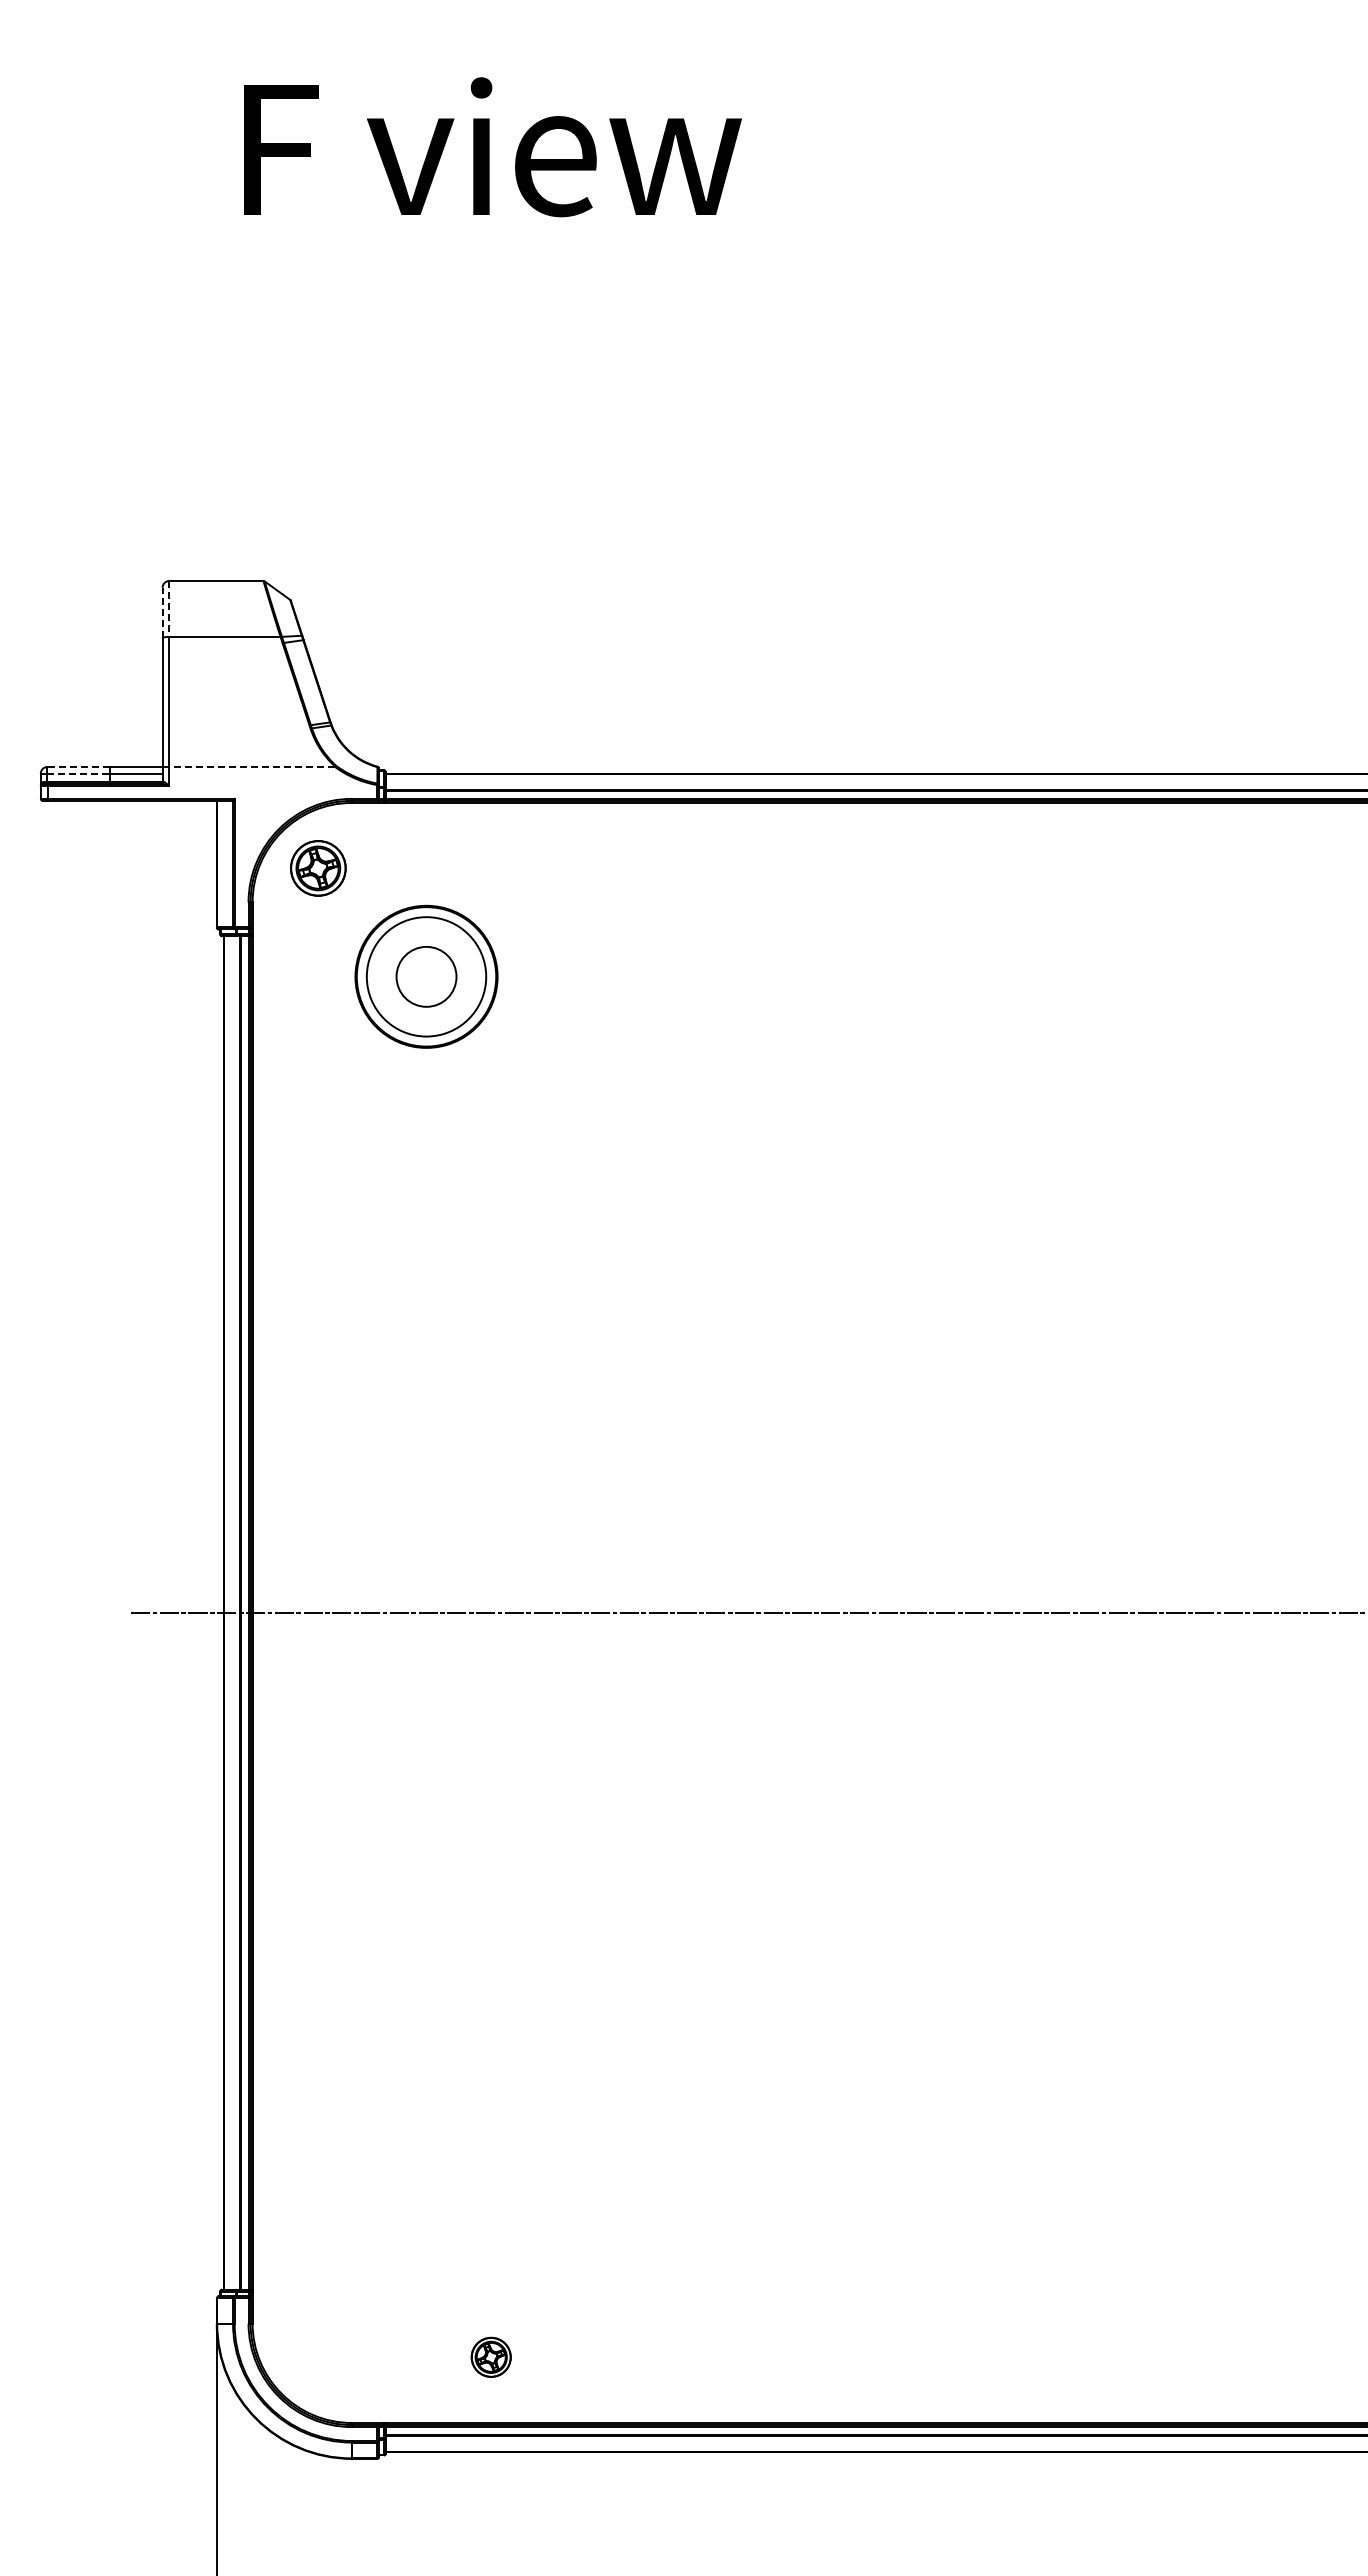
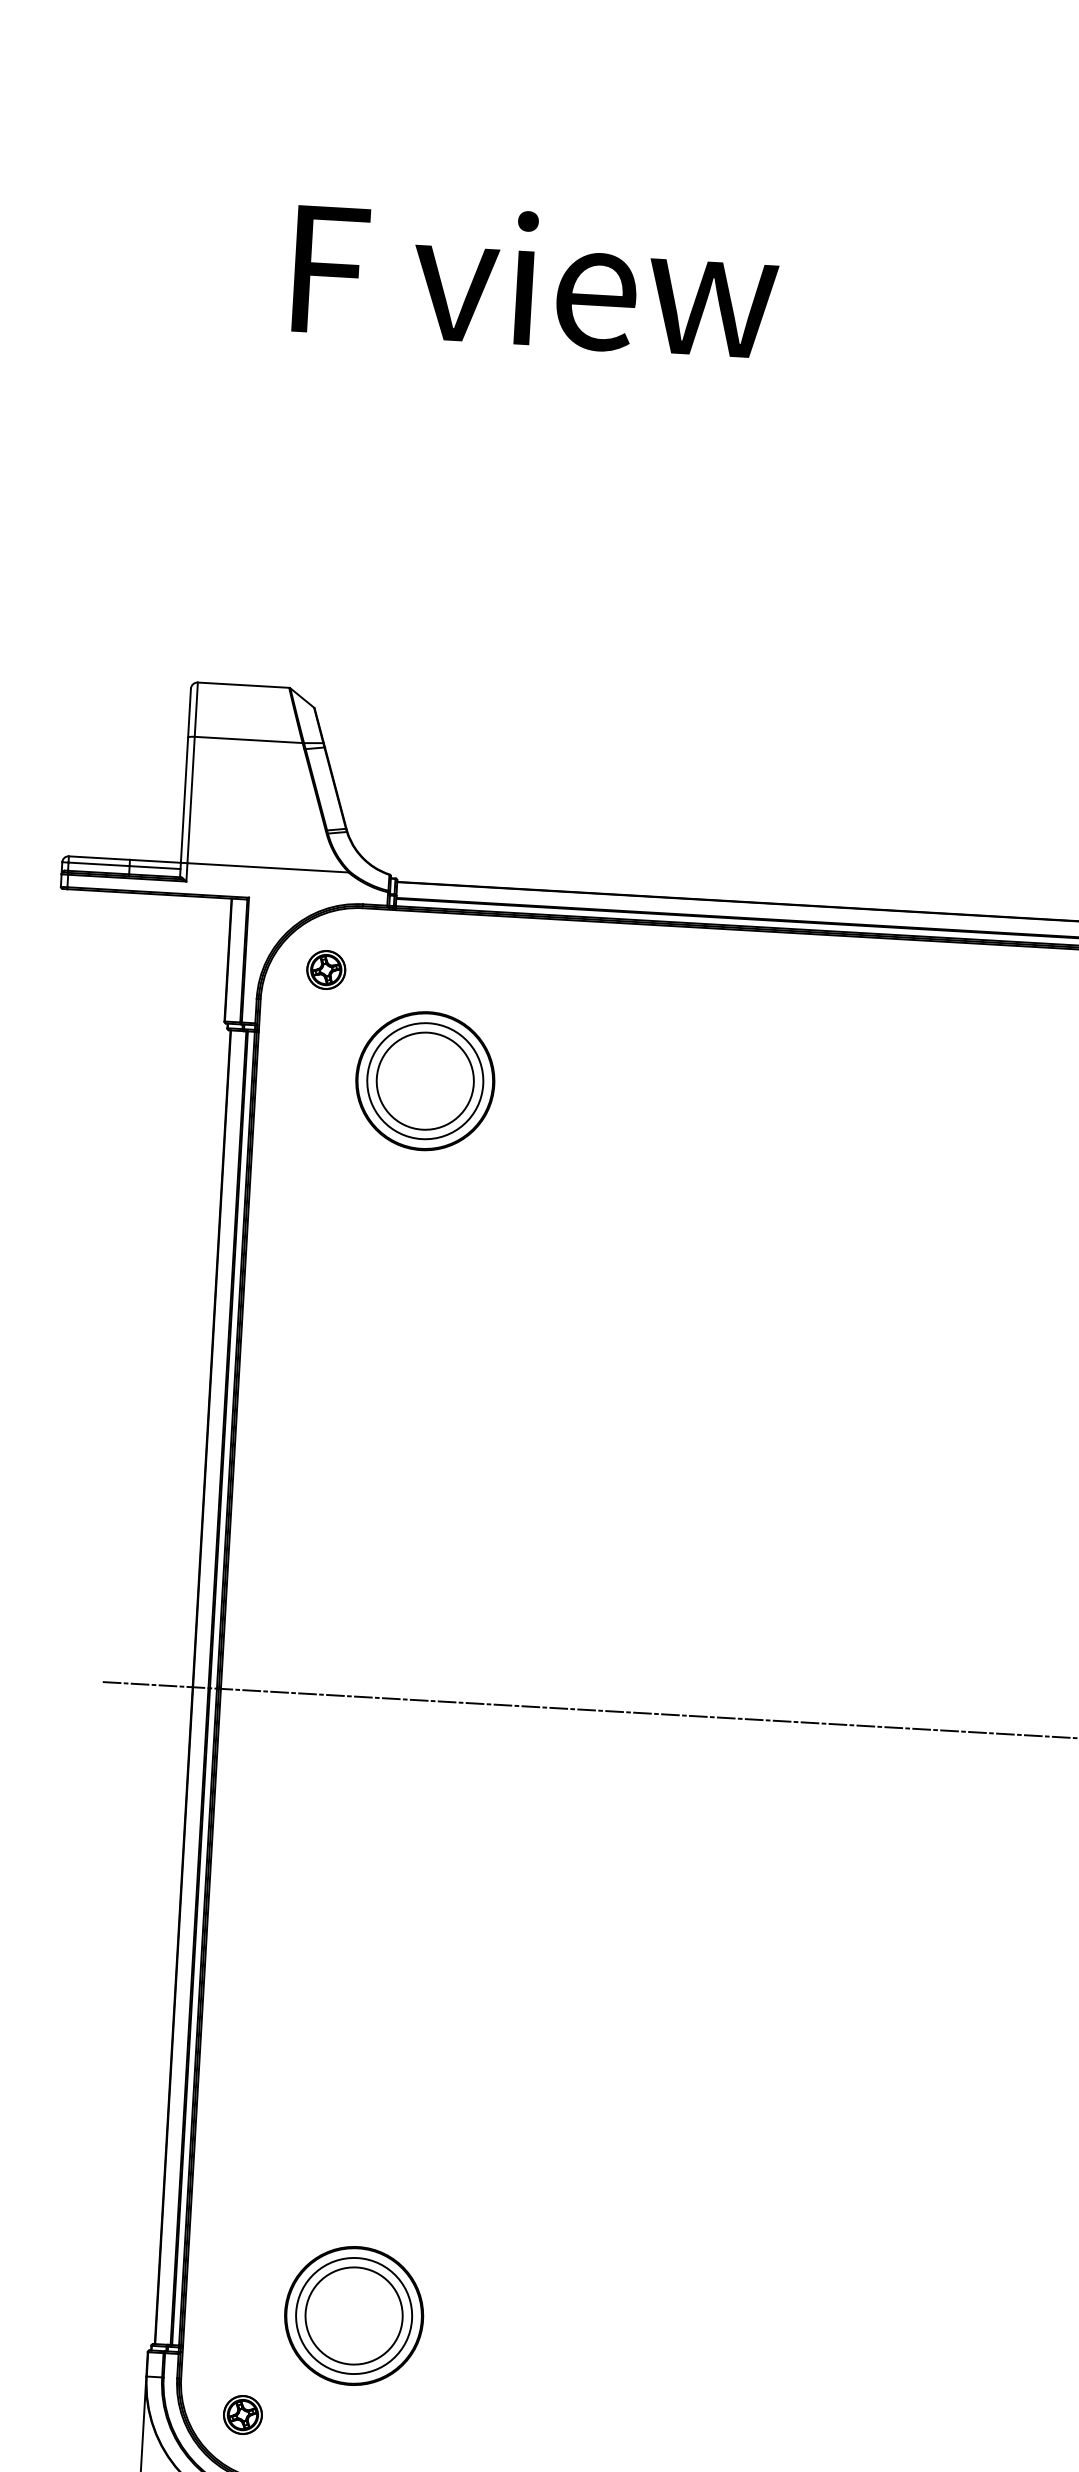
line: (169, 608) -> (196, 709), dashed -> solid
line: (162, 612) -> (189, 712), dashed -> solid
line: (78, 767) -> (99, 858), dashed -> solid
line: (252, 767) -> (268, 868), dashed -> solid
line: (79, 773) -> (99, 864), dashed -> solid
part: (317, 868) -> (325, 969), size x0.71
circle: (426, 976) -> (425, 1080), size x1.67
part: (426, 2248) -> (354, 2315), added
part: (490, 2356) -> (242, 2414), moved

